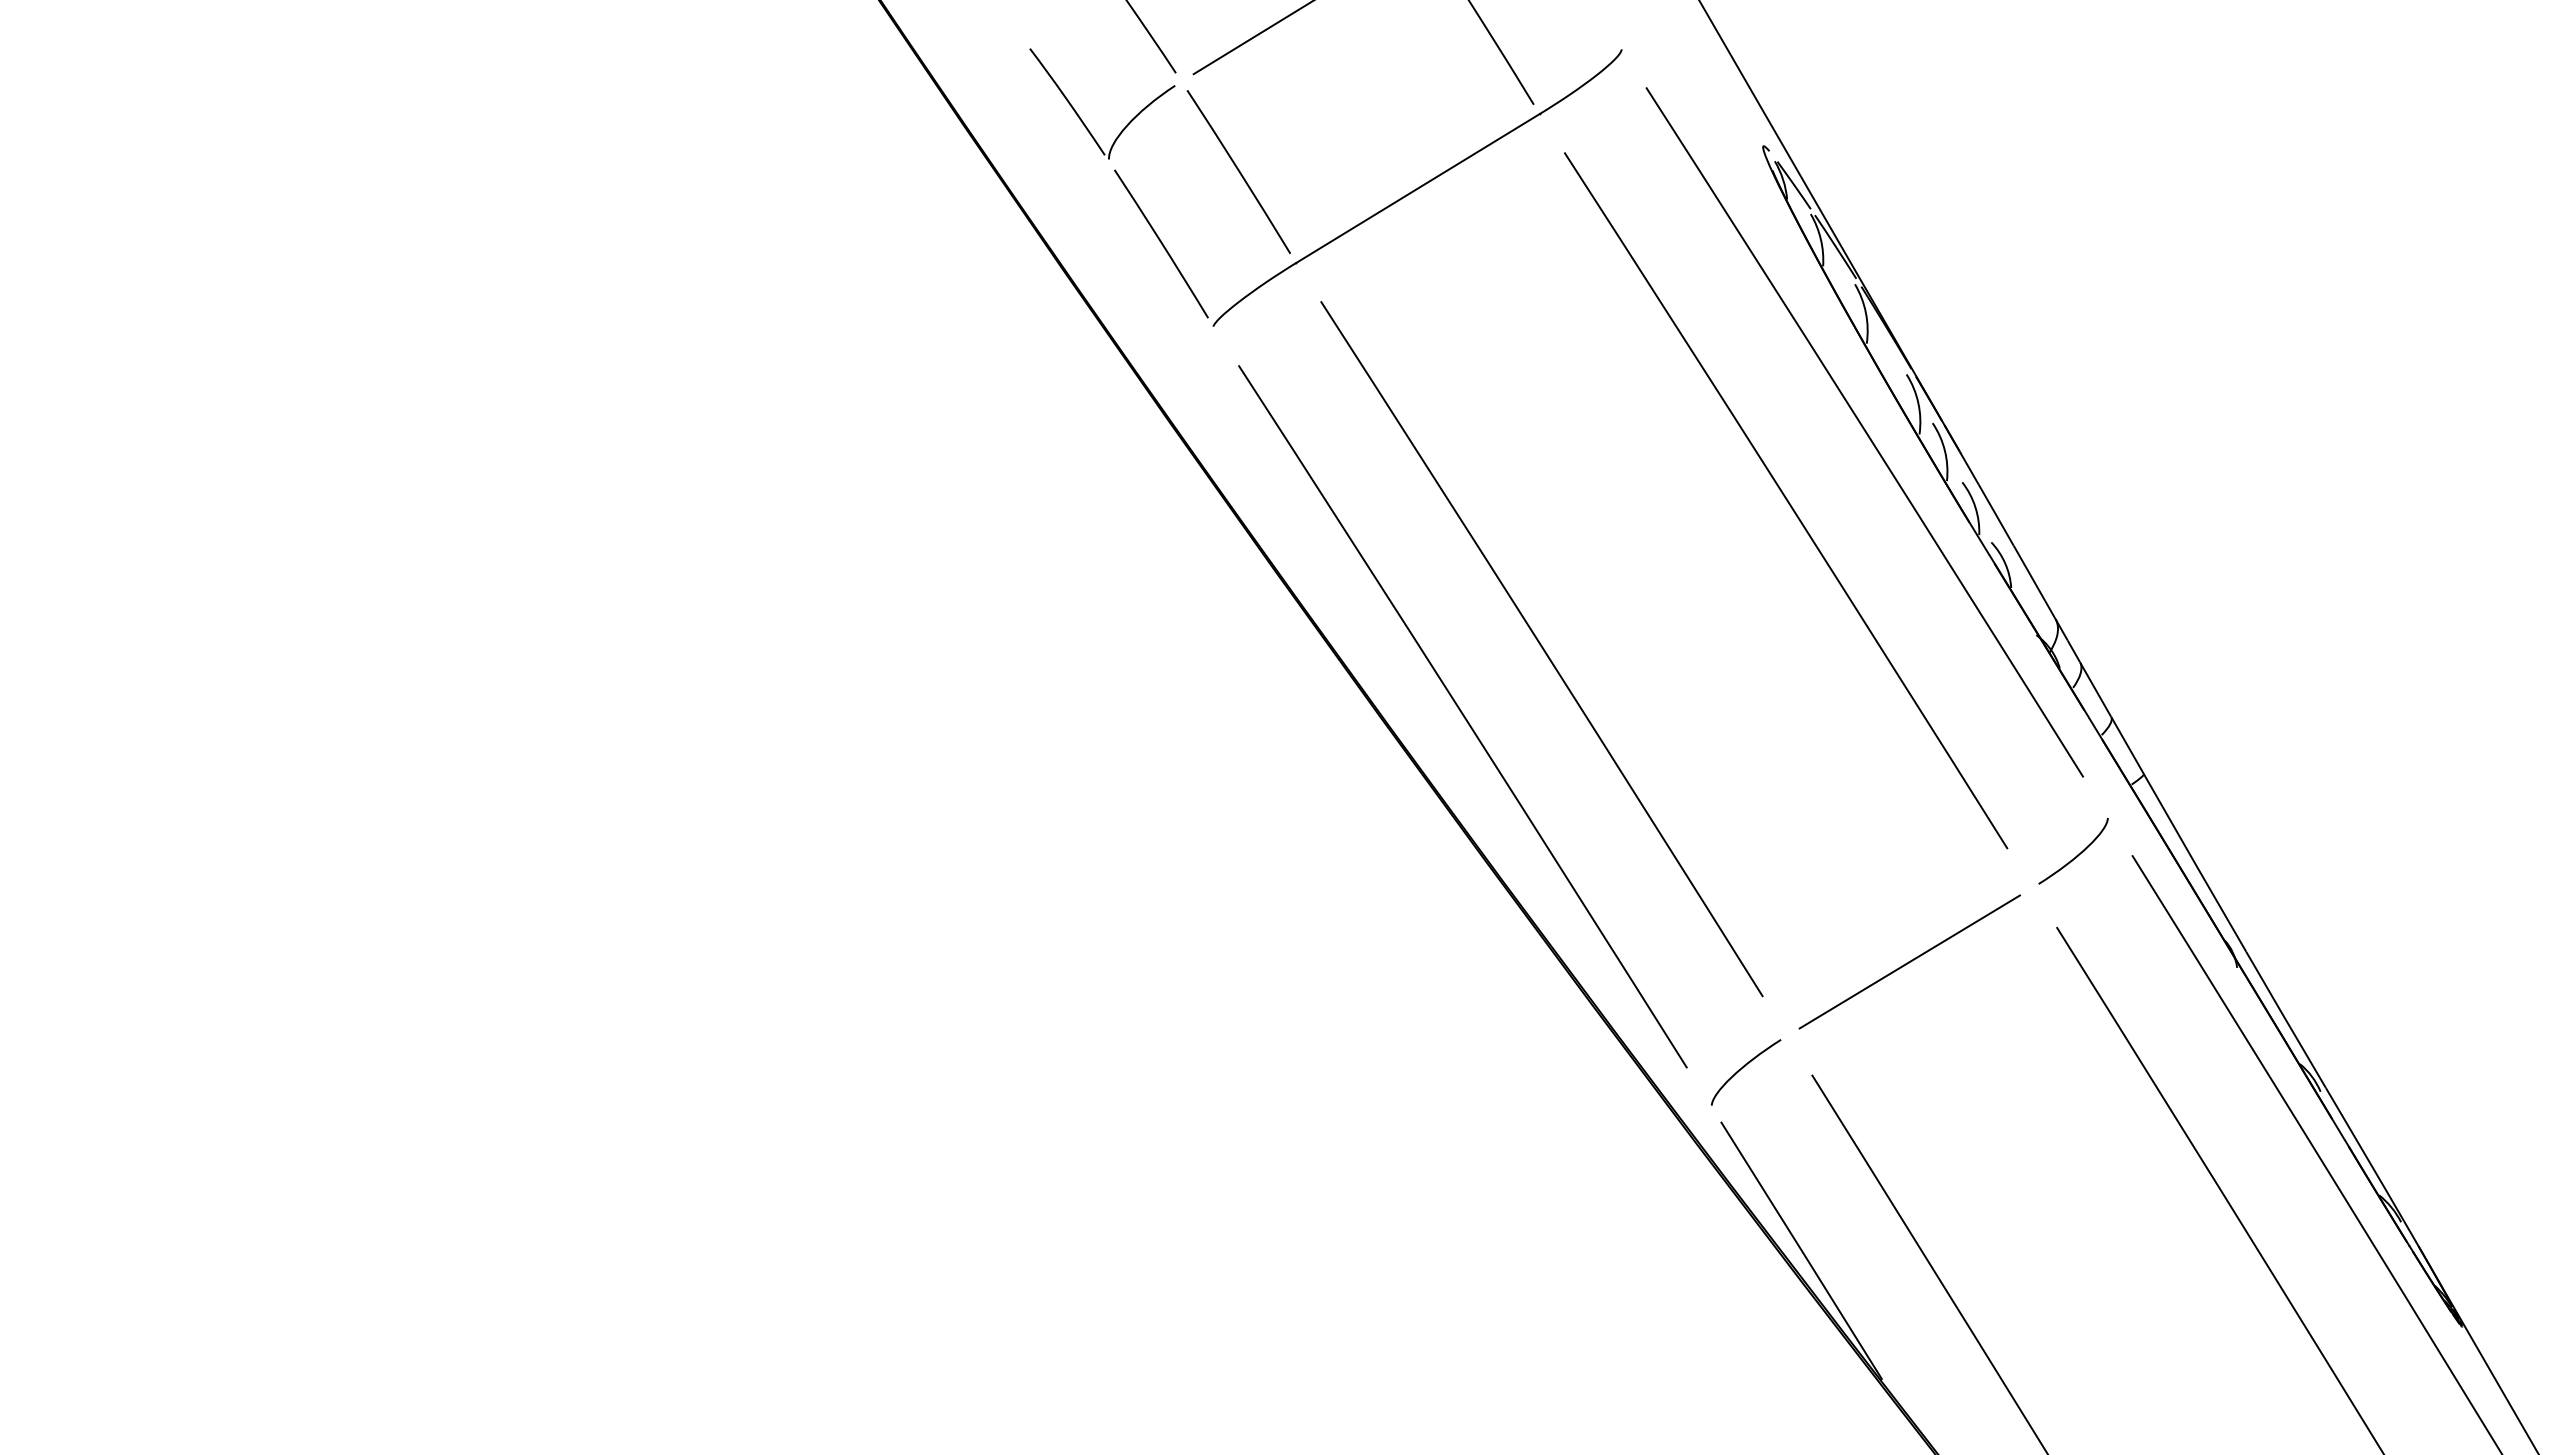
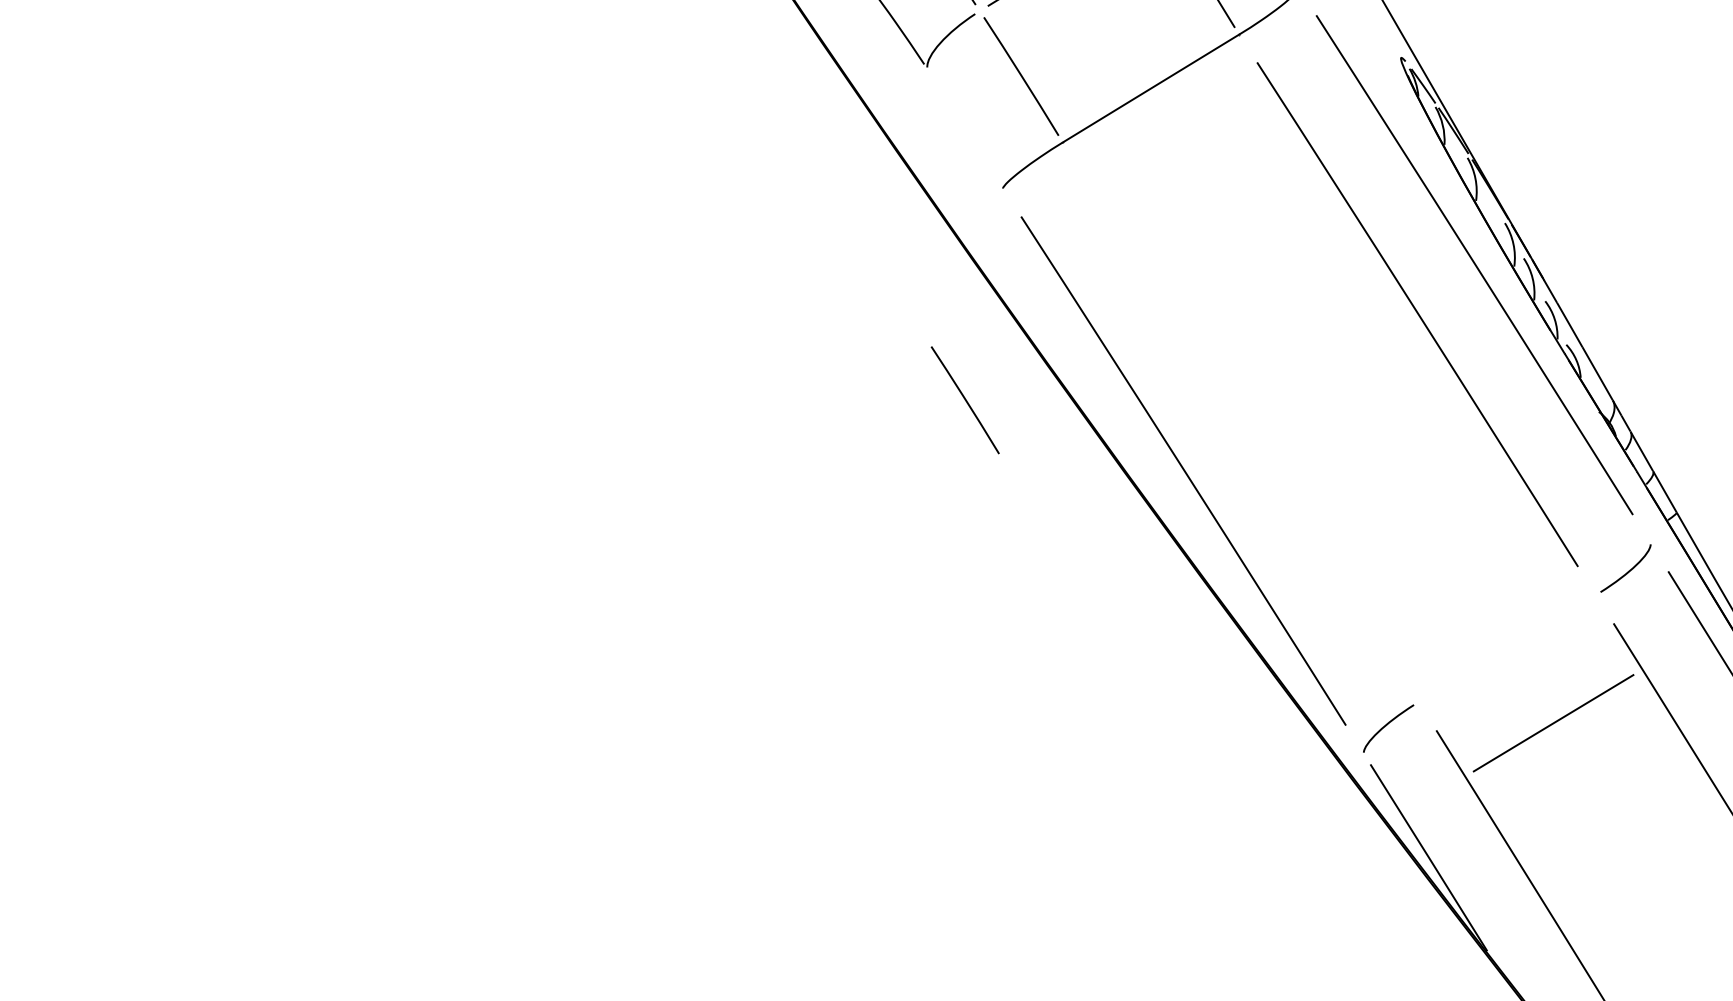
line: (1161, 243) -> (965, 399), moved
curve: (1541, 648) -> (1240, 421), removed
line: (1909, 961) -> (1553, 722), moved

